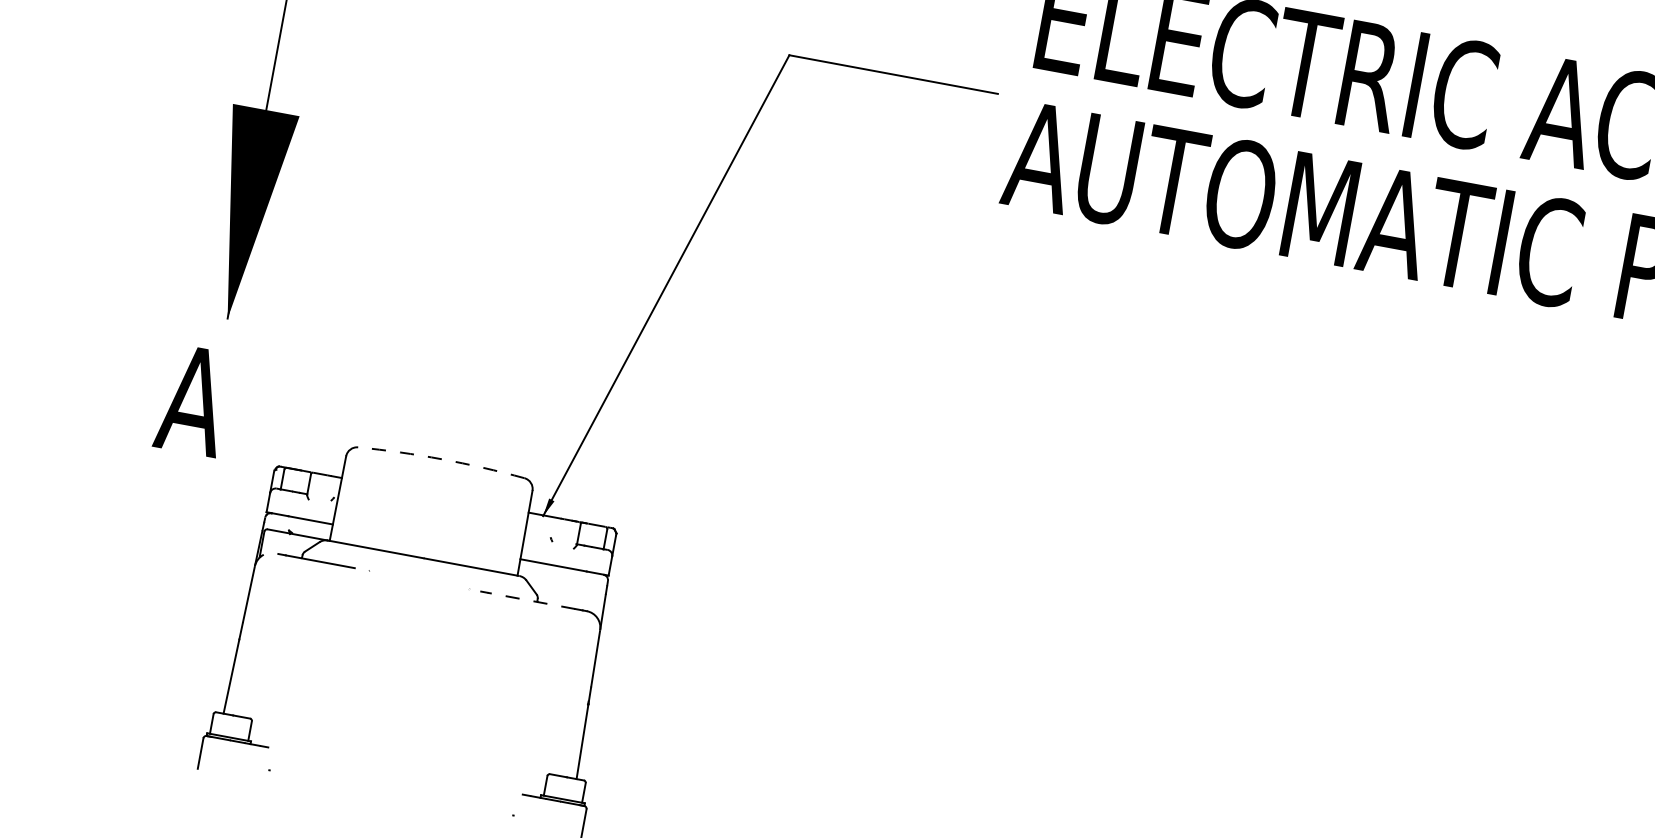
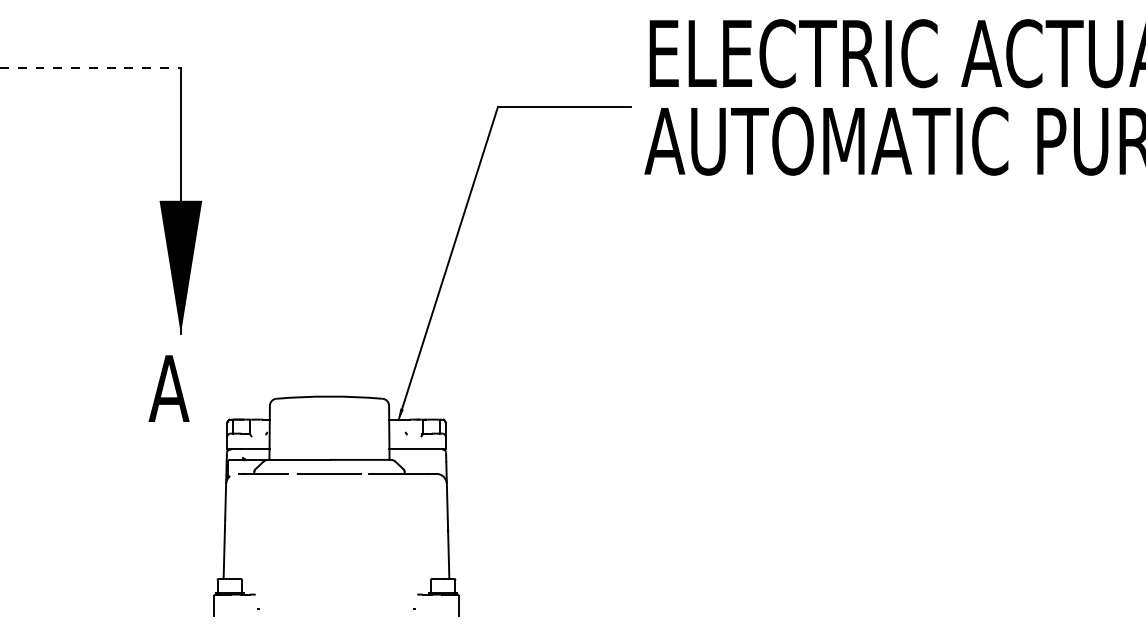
arc: (442, 459) -> (329, 396), dashed -> solid
line: (419, 579) -> (329, 473), added
line: (532, 600) -> (401, 473), dashed -> solid

